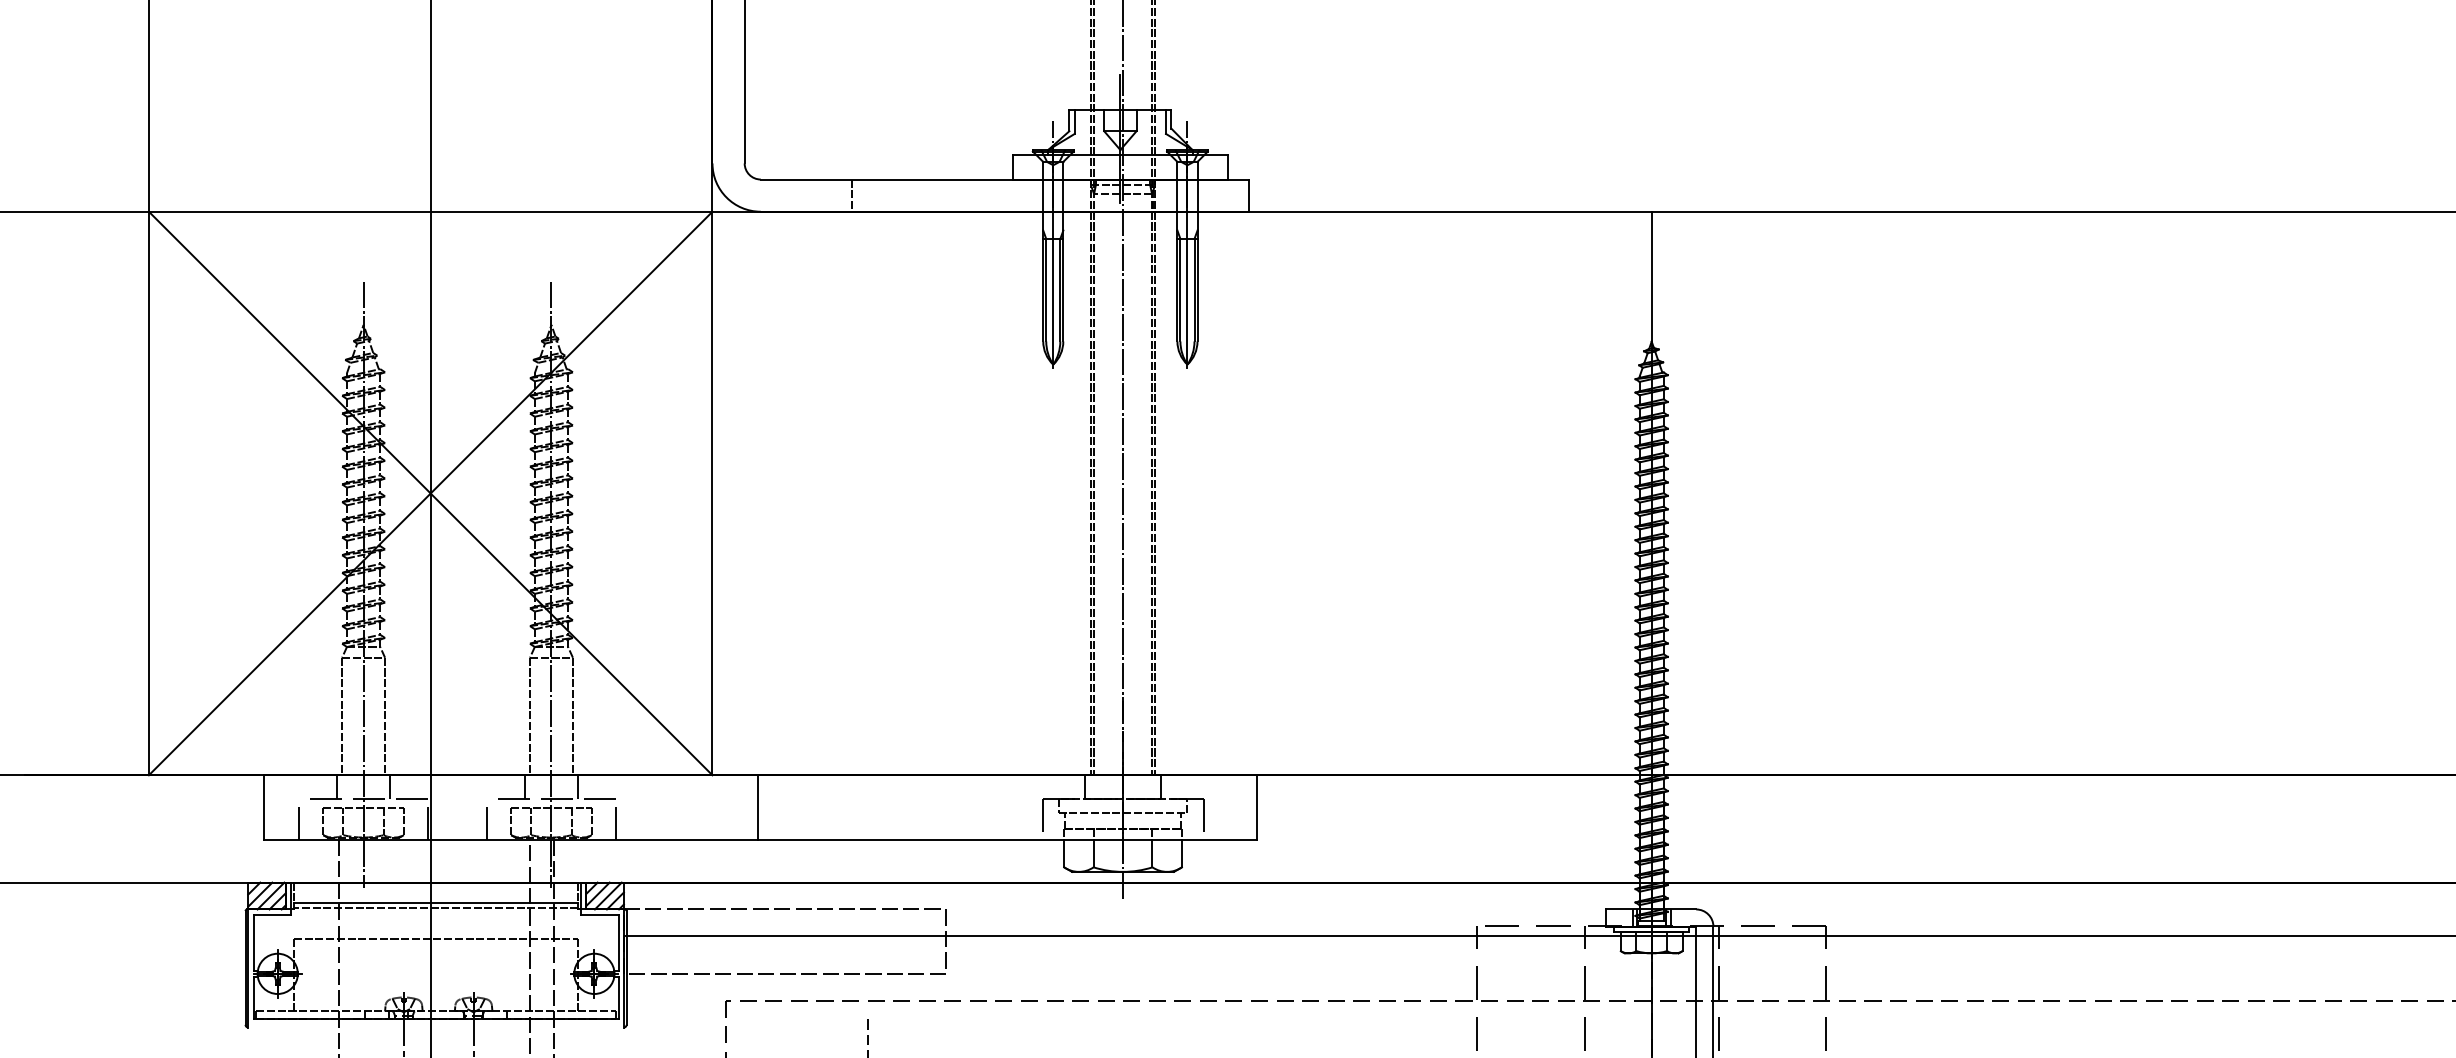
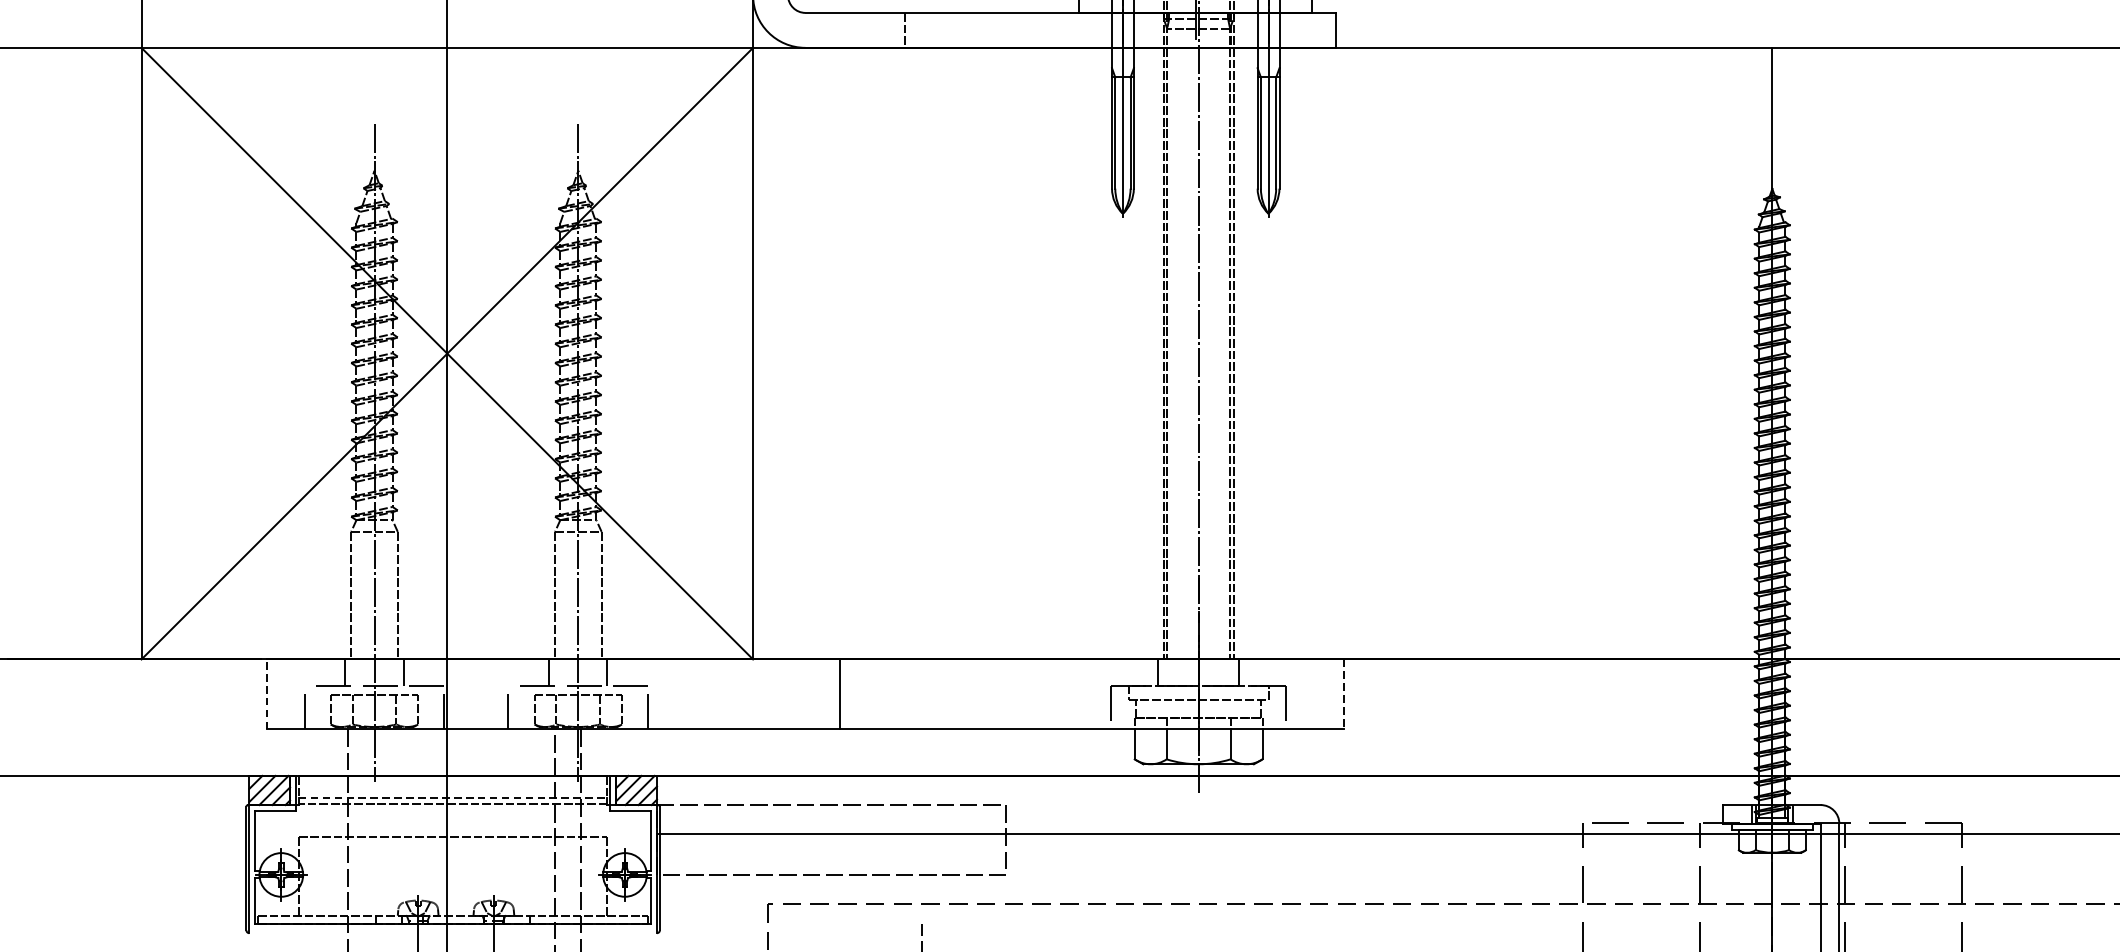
line: (264, 806) -> (266, 693), solid -> dashed
line: (758, 807) -> (839, 694), moved
line: (1257, 807) -> (1344, 694), solid -> dashed
line: (436, 903) -> (453, 798), solid -> dashed

